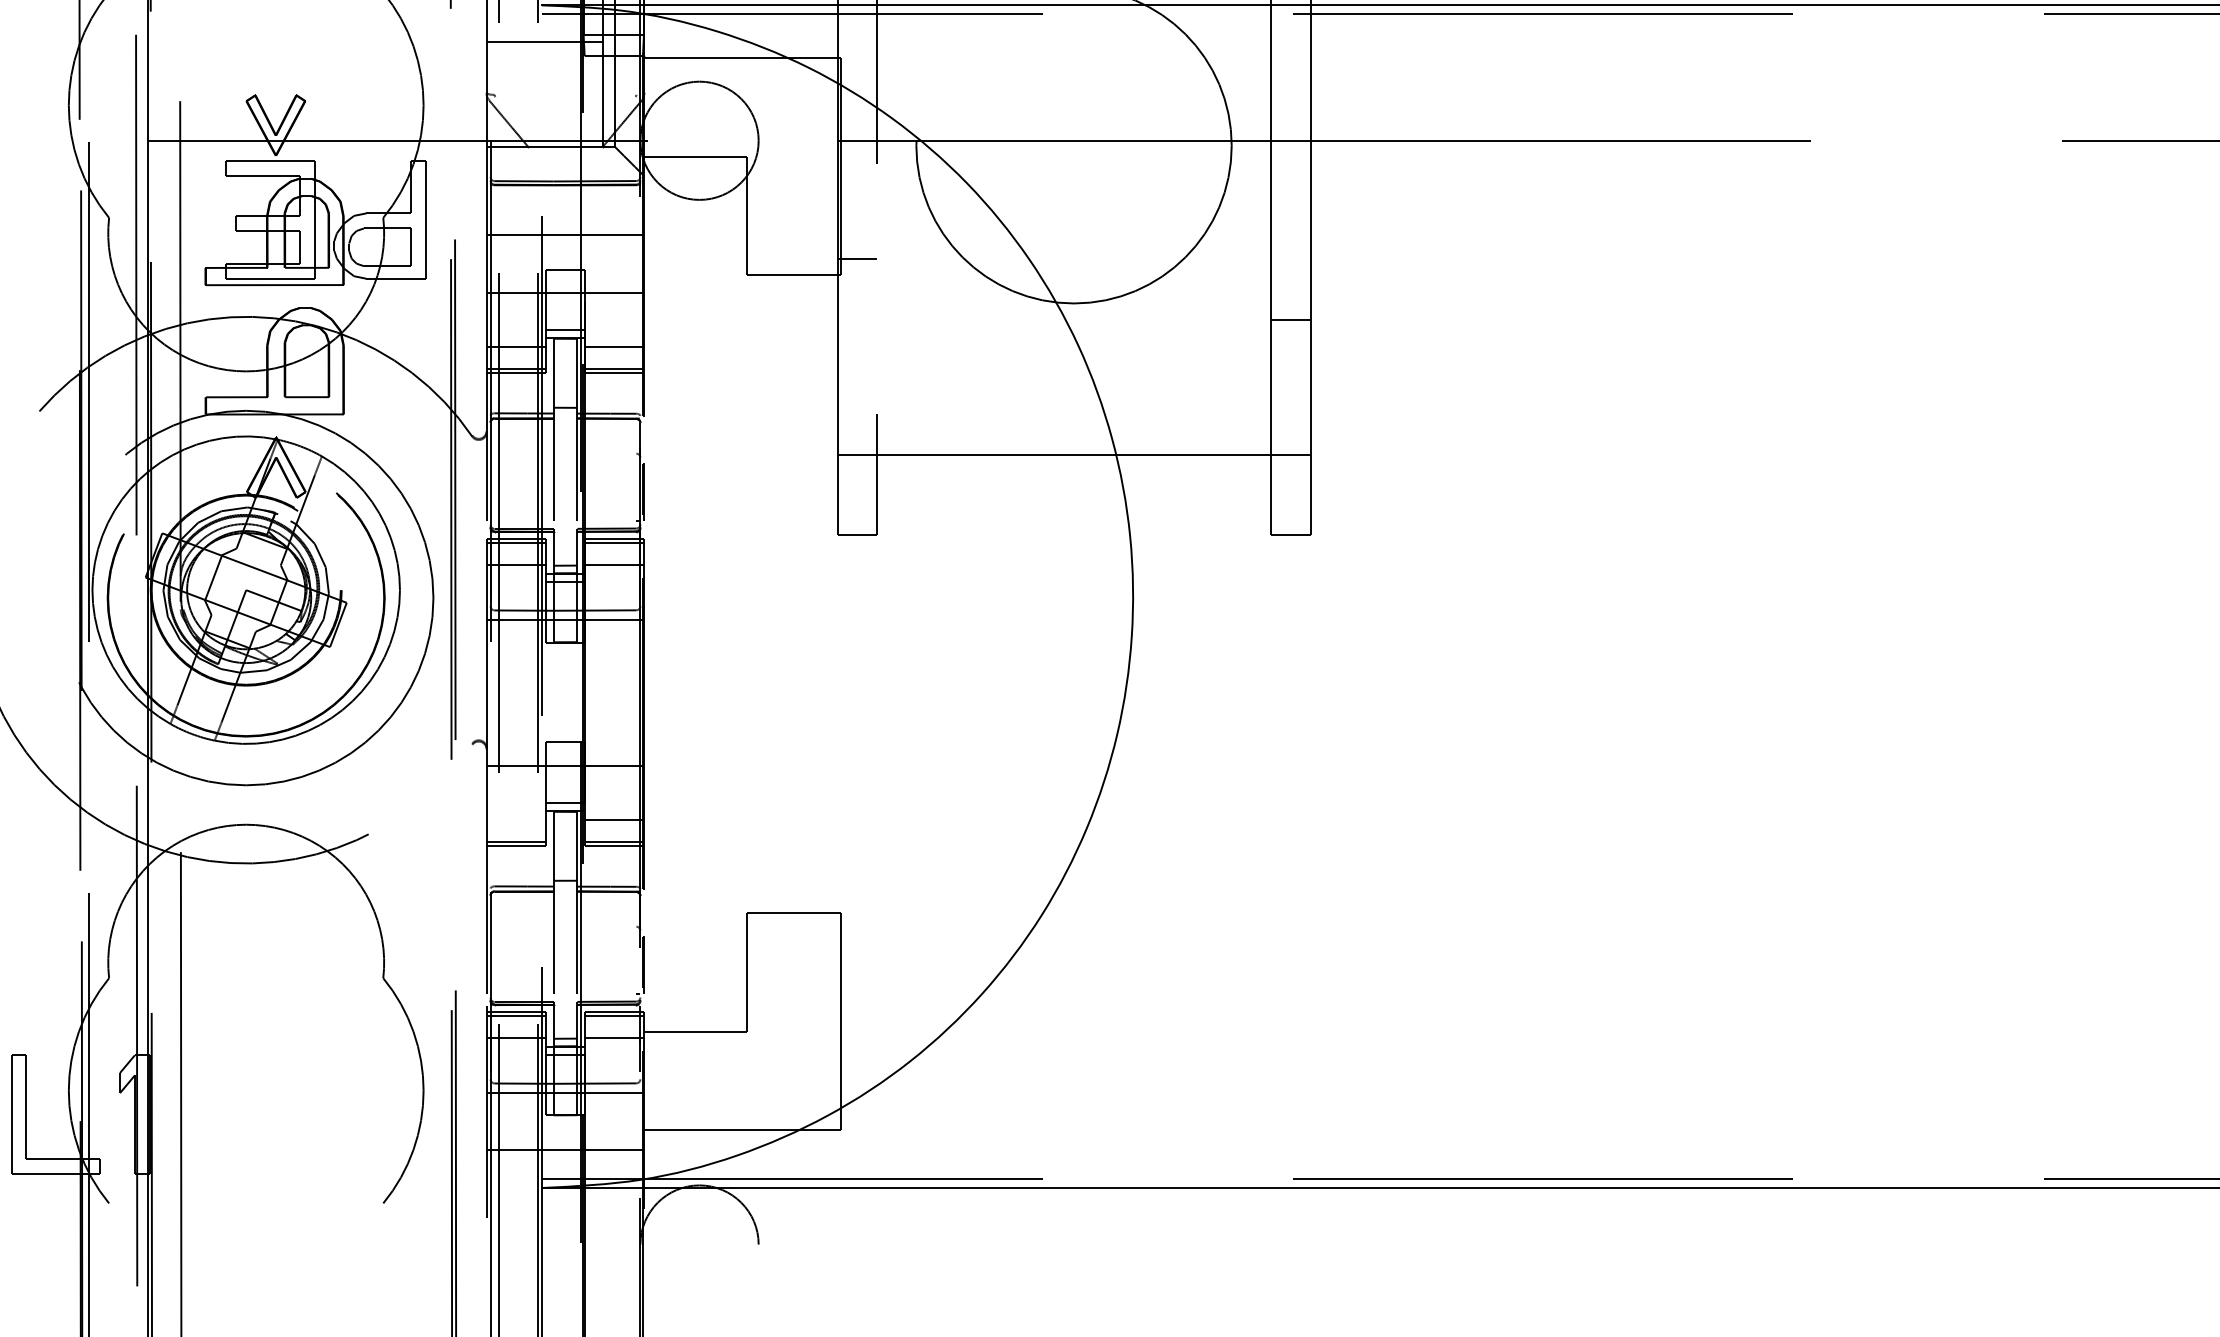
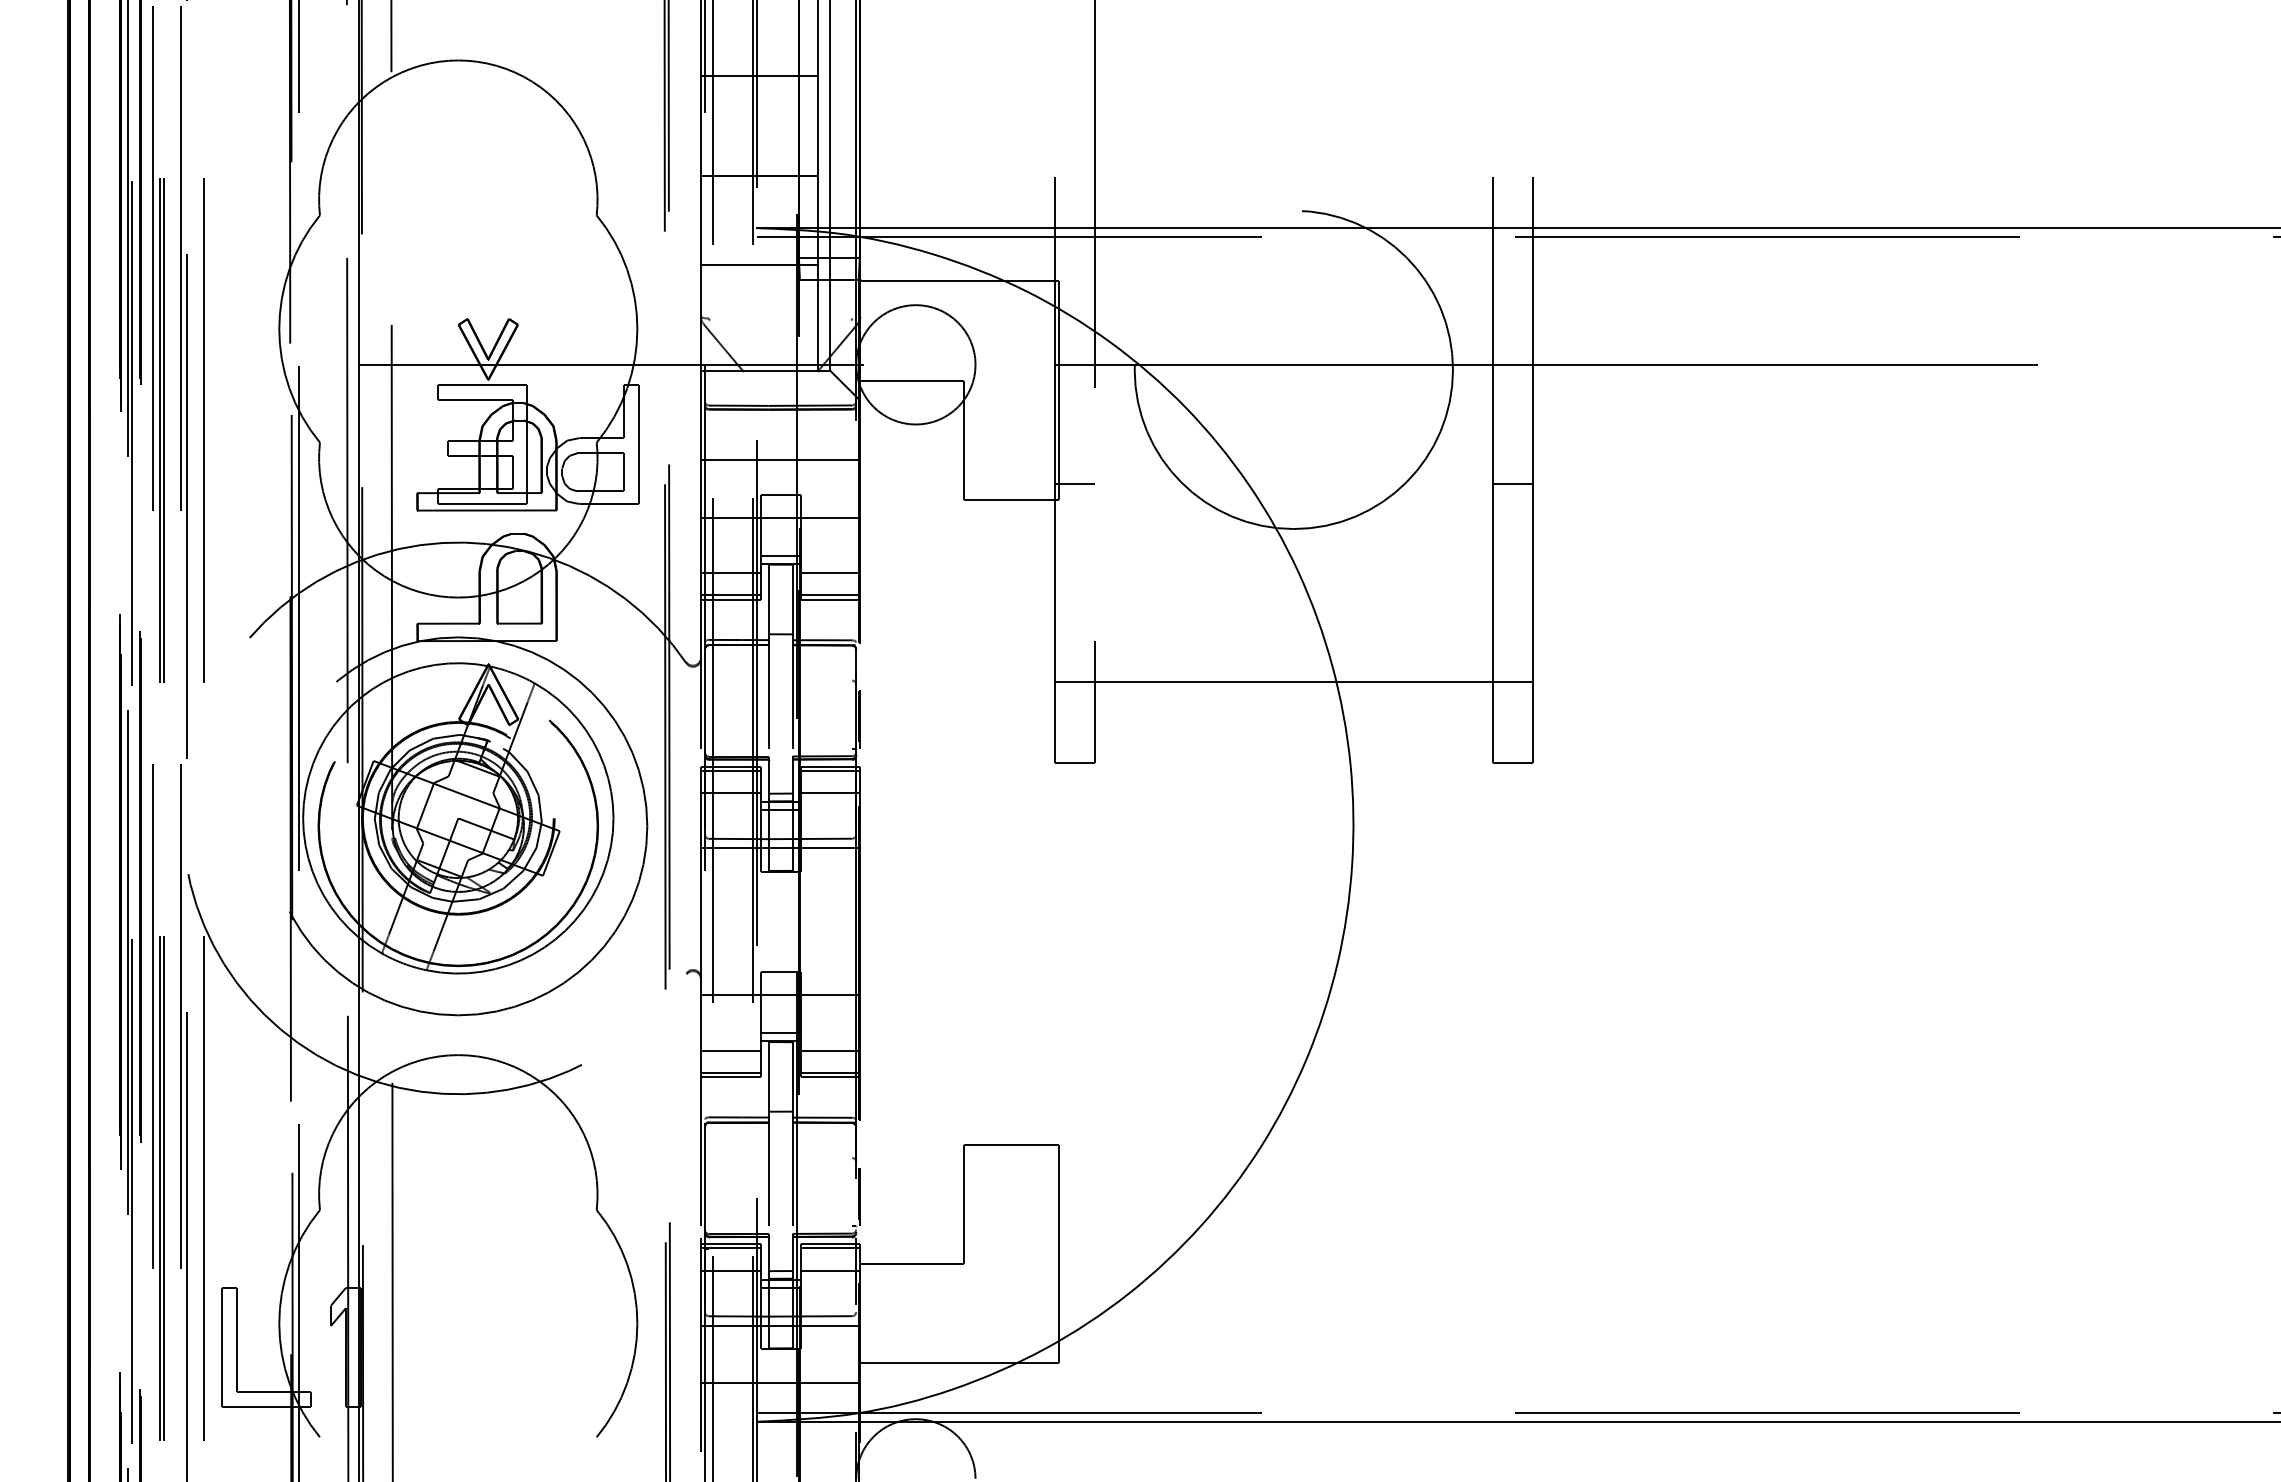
line: (1290, 320) -> (1512, 484), moved
line: (515, 820) -> (730, 1050), added

